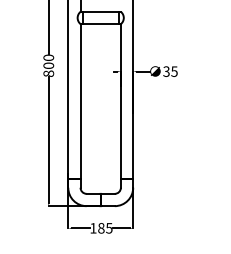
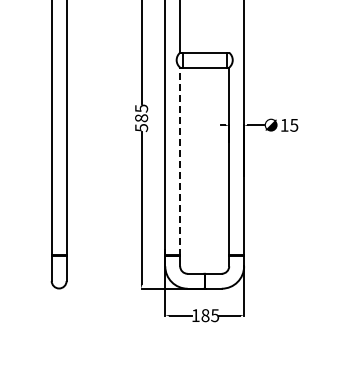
text: (48, 65) -> (141, 117), 800 -> 585
text: (166, 70) -> (284, 124), 35 -> 15
line: (80, 101) -> (180, 161), solid -> dashed

